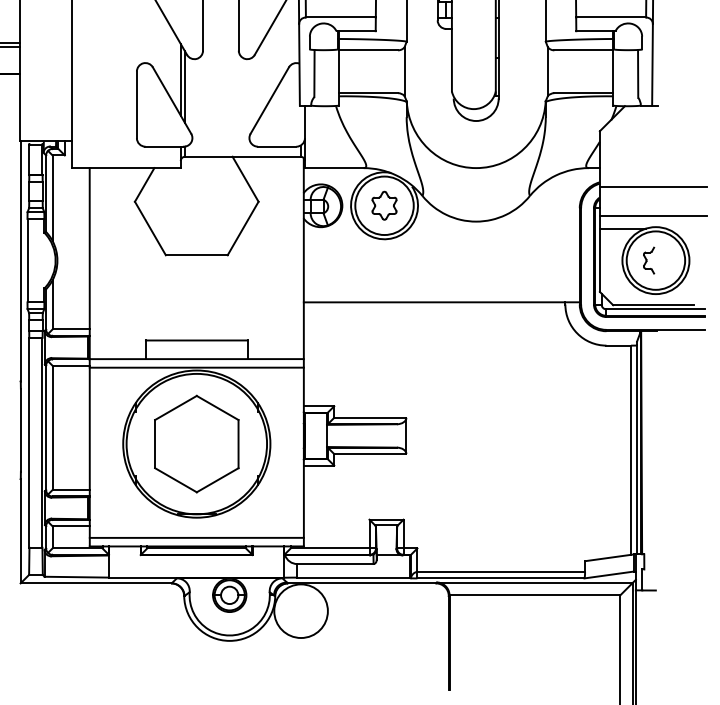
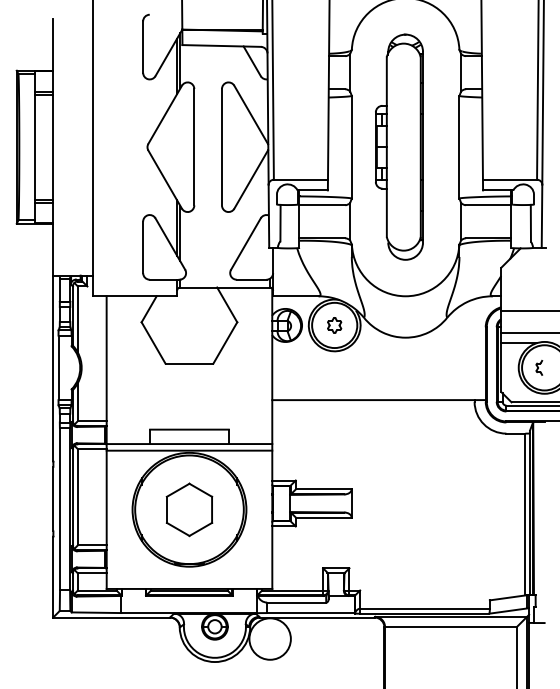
part: (384, 205) -> (334, 325), size x0.7
part: (649, 260) -> (539, 367), size x0.7
part: (196, 443) -> (189, 509), size x0.7
line: (196, 538) -> (189, 582), removed

